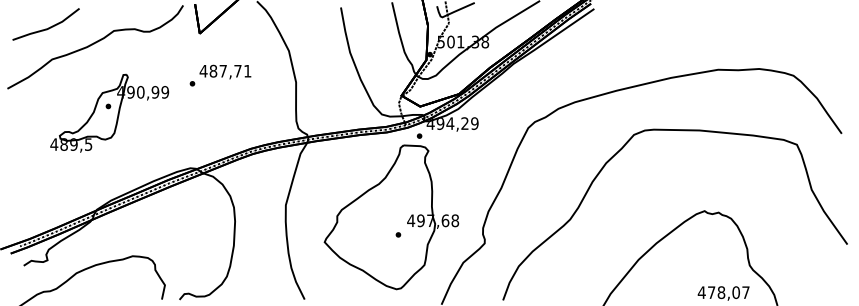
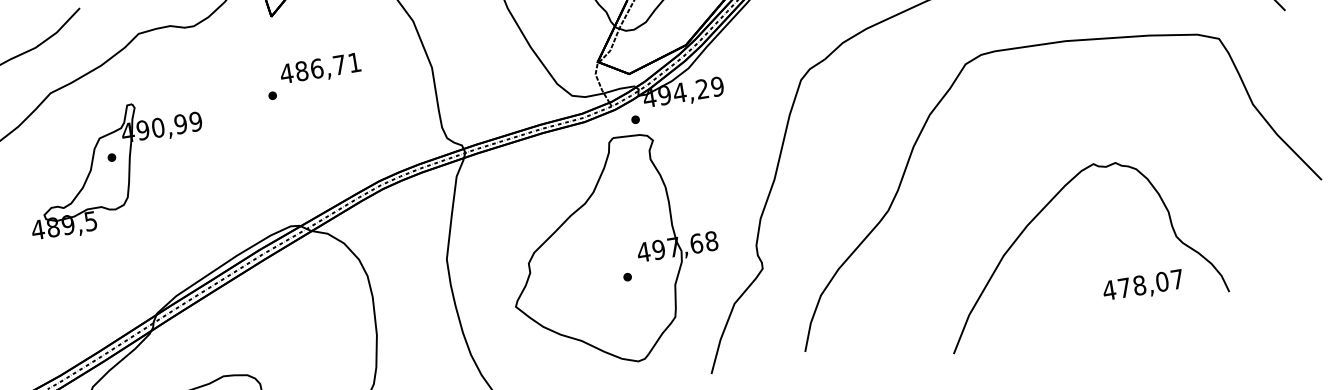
text: (223, 70) -> (317, 67), 487,71 -> 486,71
part: (109, 112) -> (115, 166), moved

